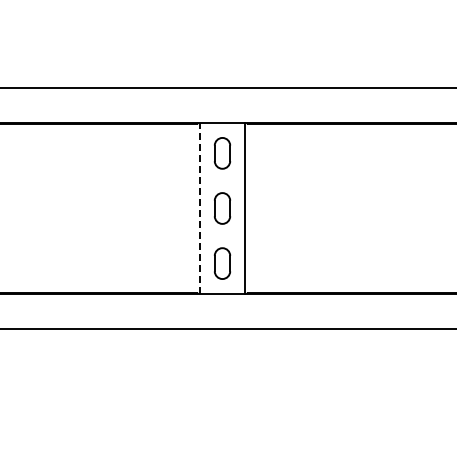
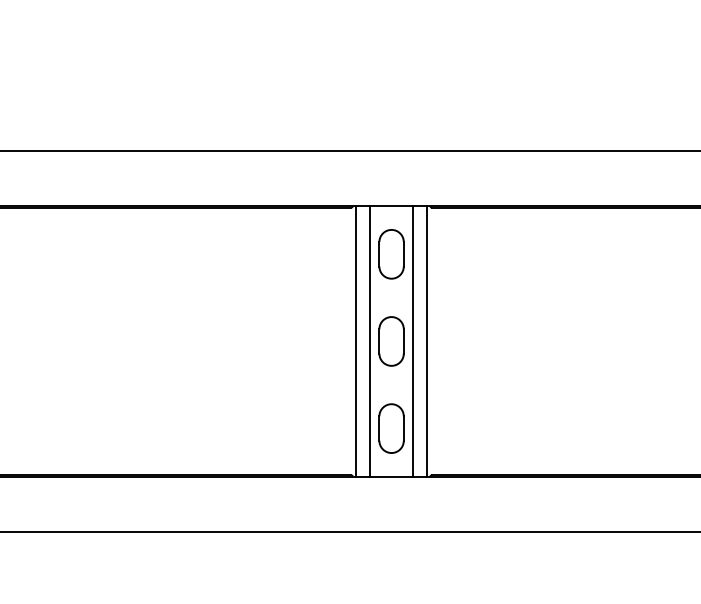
line: (199, 208) -> (355, 341), dashed -> solid
line: (208, 208) -> (369, 341), added
line: (236, 208) -> (413, 341), added

